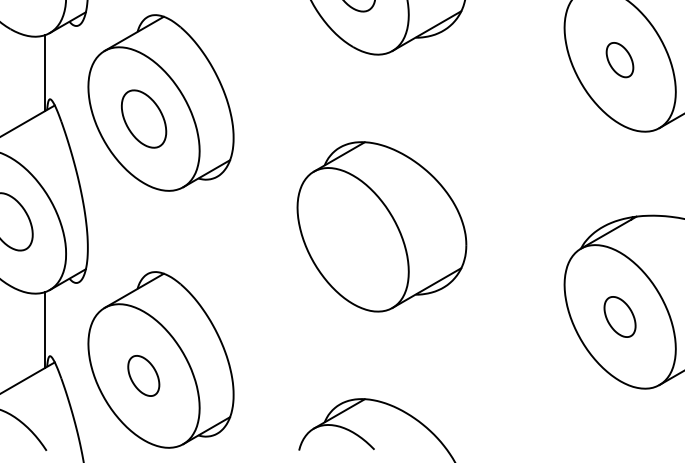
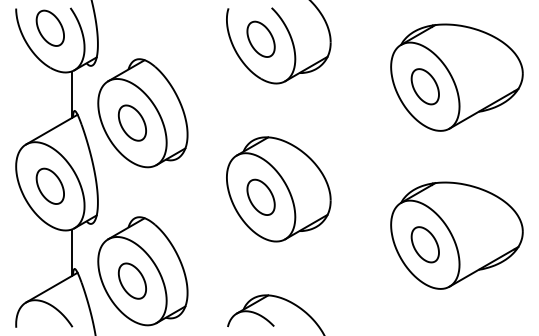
part: (618, 59) -> (424, 86), size x1.67
part: (352, 238) -> (260, 196), added
part: (618, 316) -> (424, 244), size x1.43
part: (142, 374) -> (131, 280), size x1.43

